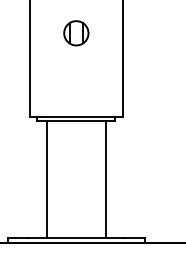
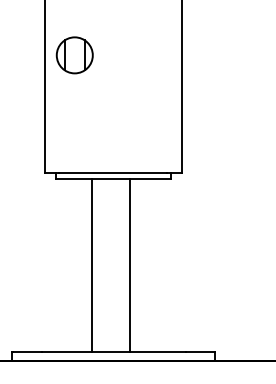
part: (76, 33) -> (75, 55), moved
line: (46, 178) -> (91, 264), moved
line: (105, 178) -> (129, 264), moved

